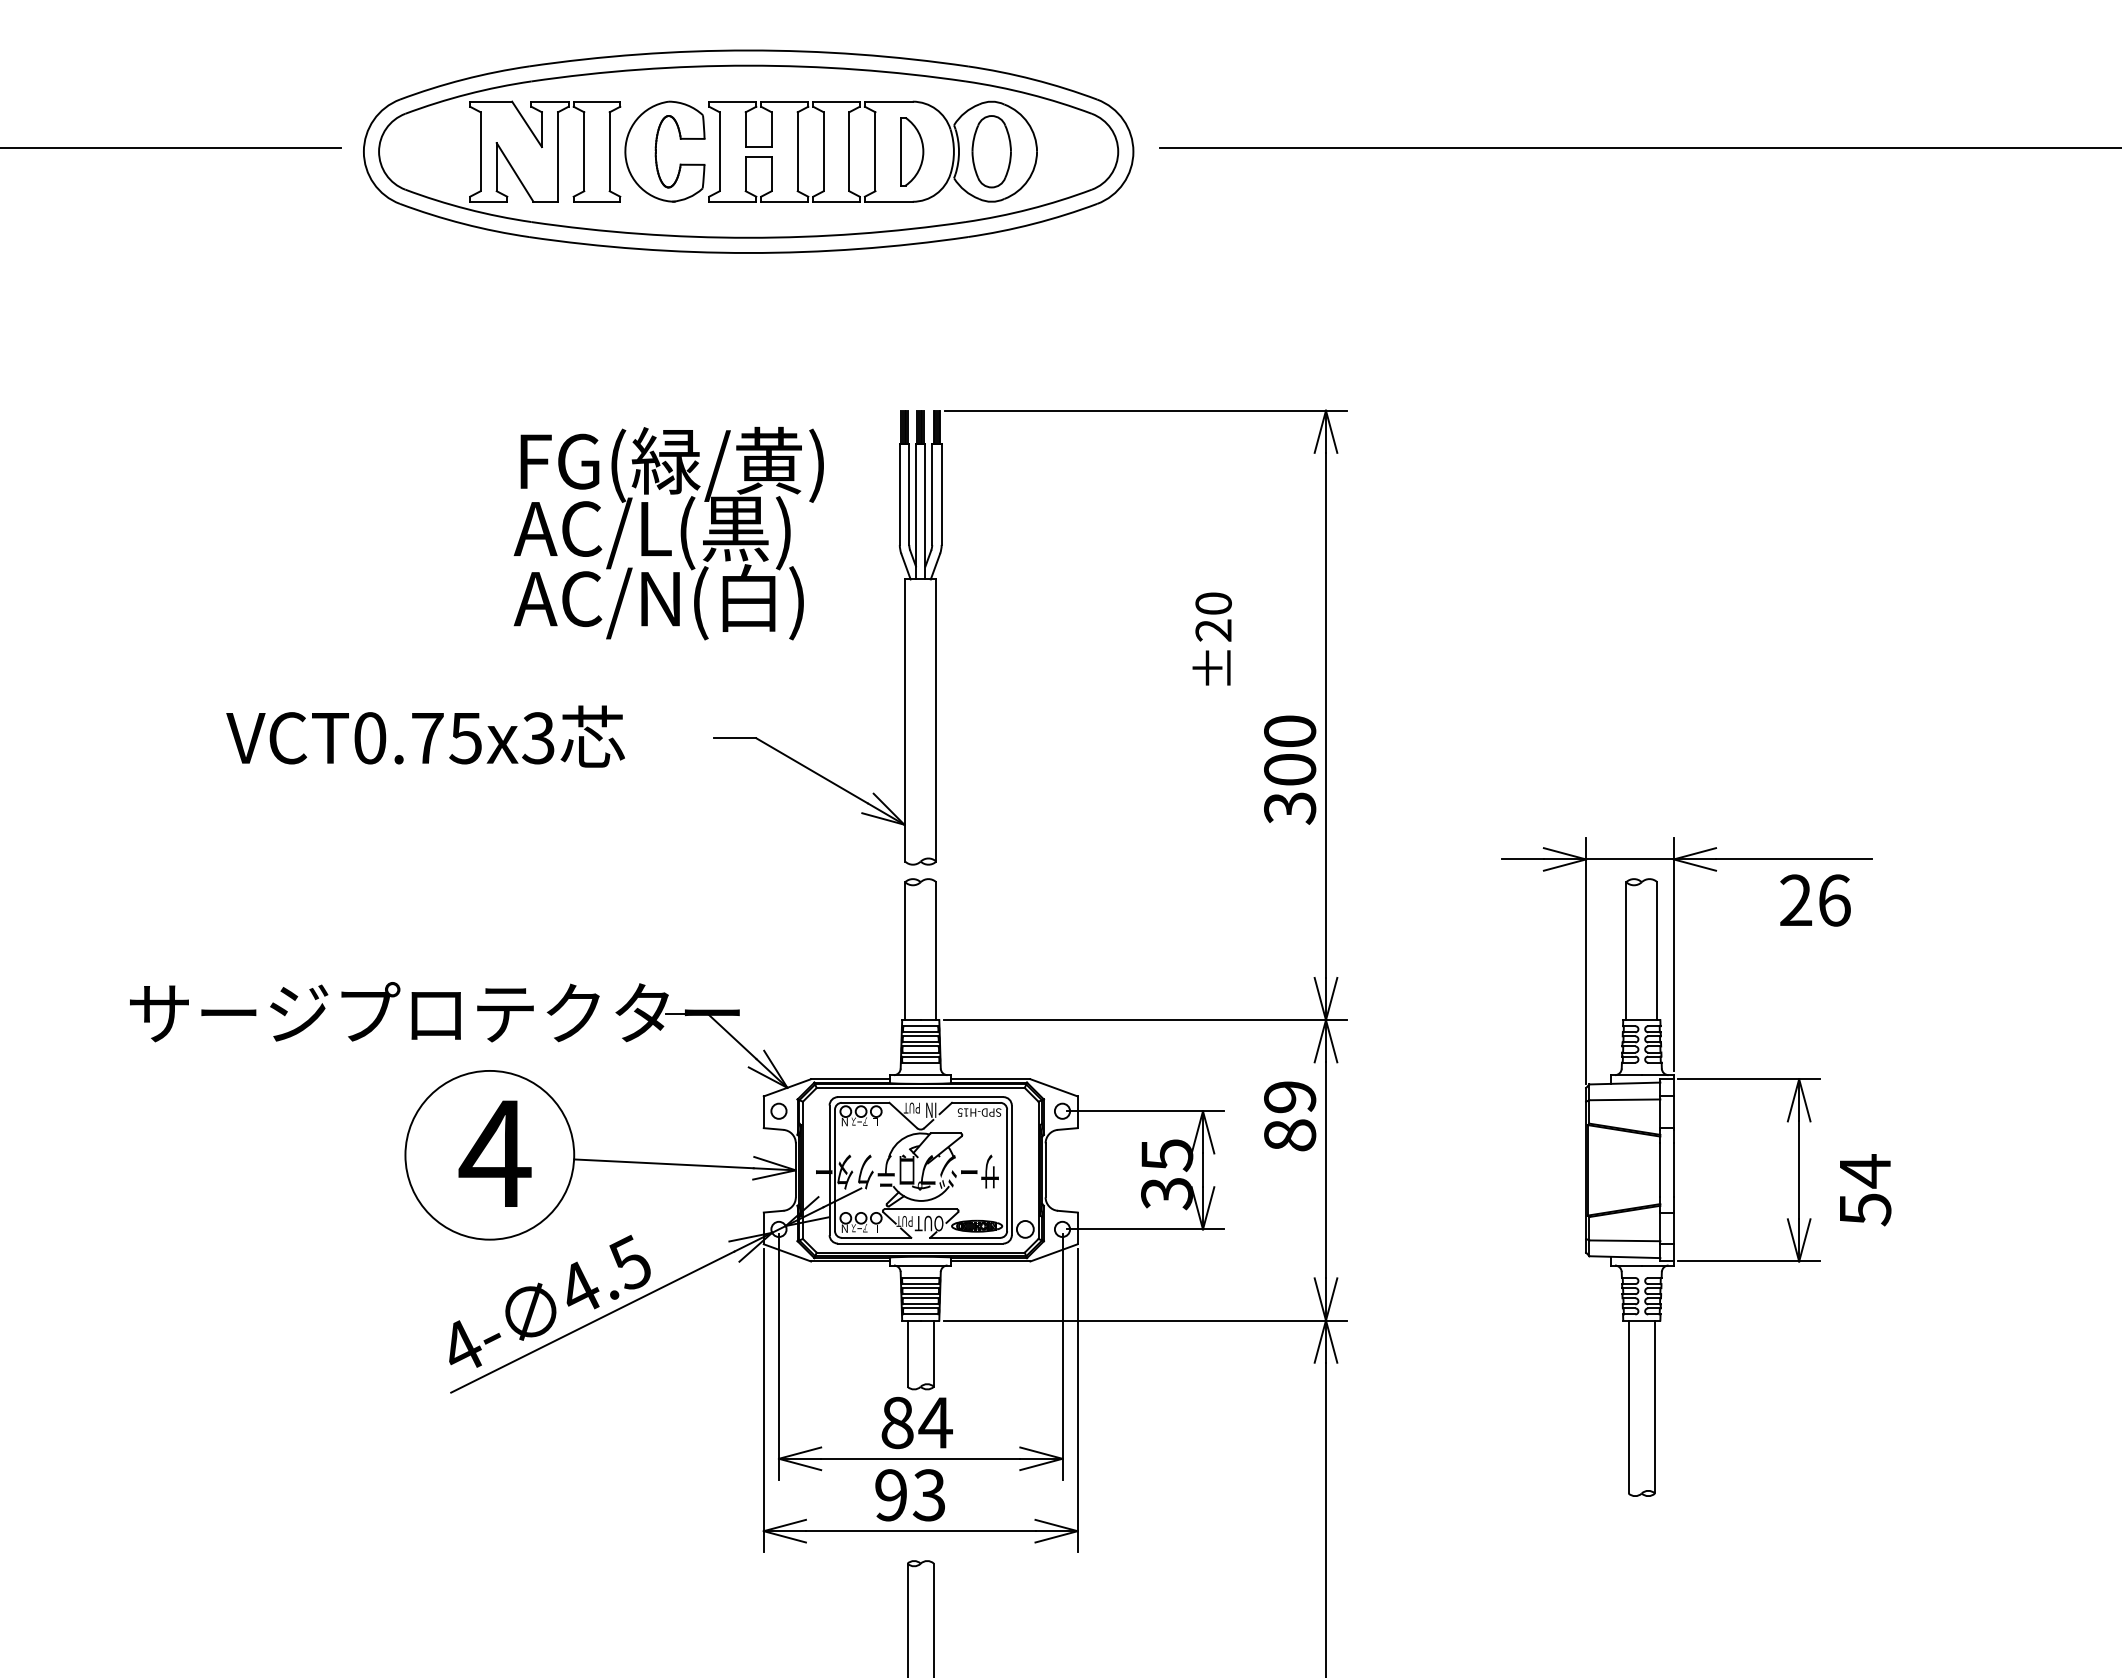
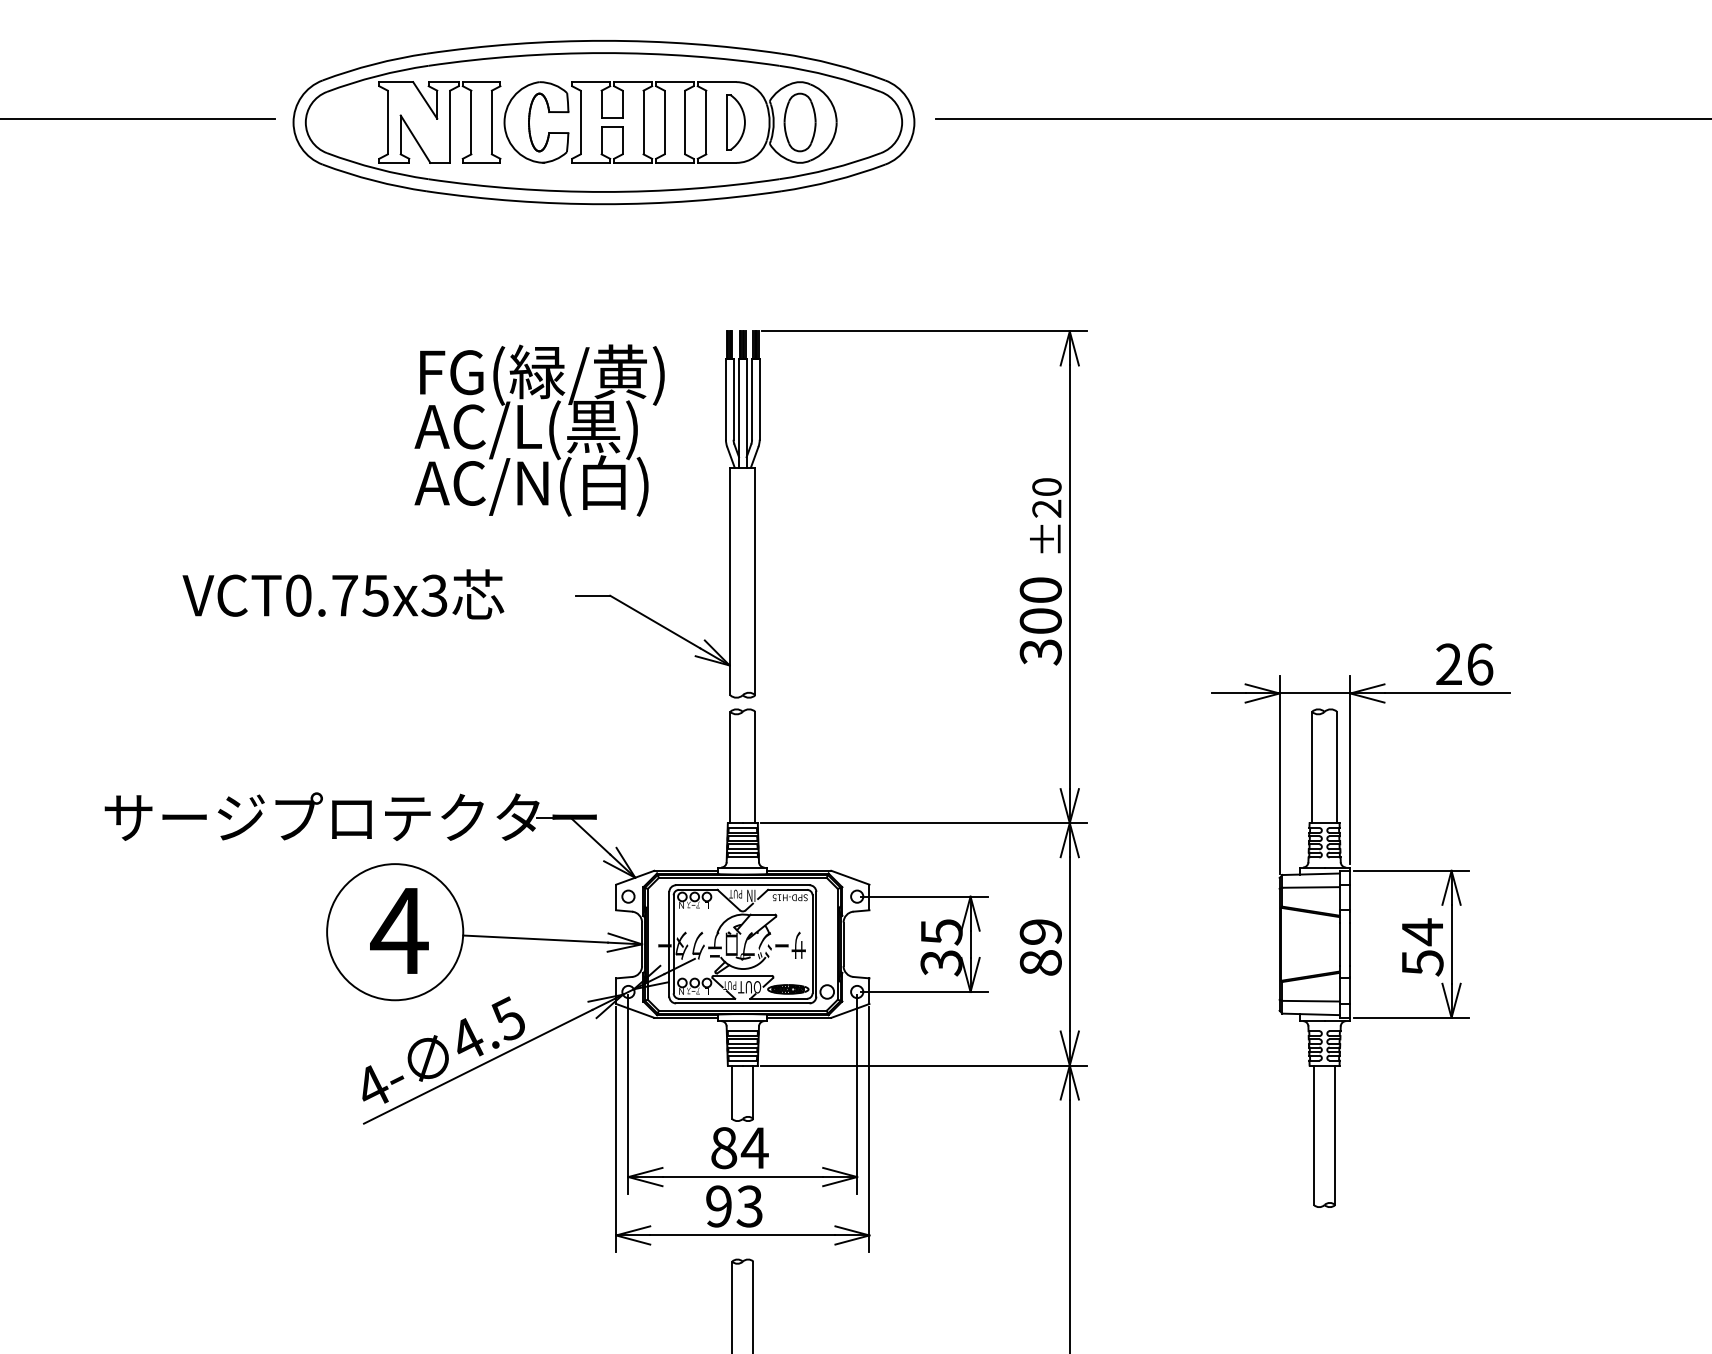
text: (1211, 638) -> (1045, 515), moved
text: (1815, 900) -> (1464, 664), moved
text: (1290, 1116) -> (1041, 947), moved
text: (1865, 1190) -> (1422, 947), moved

